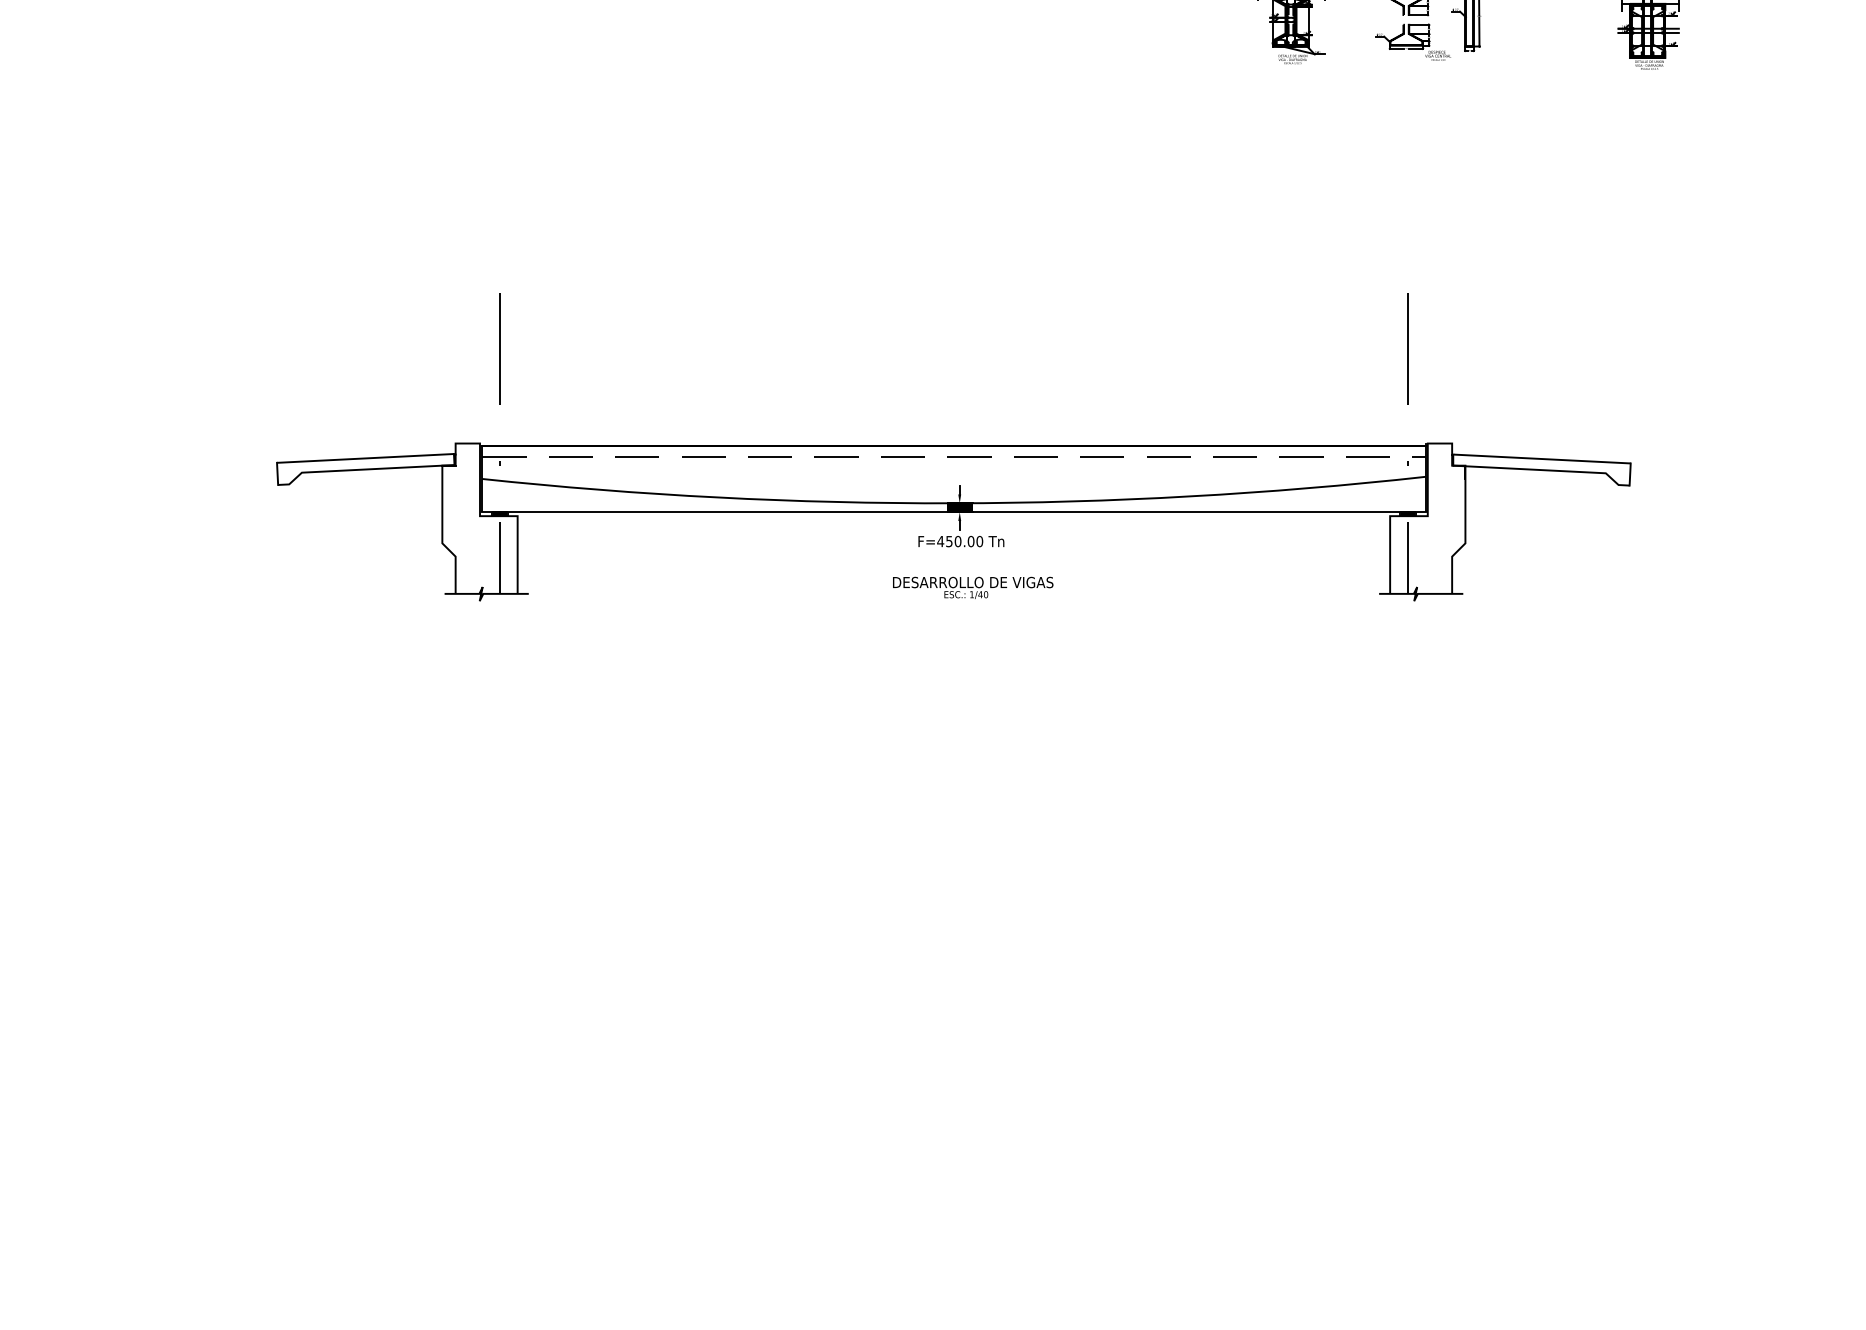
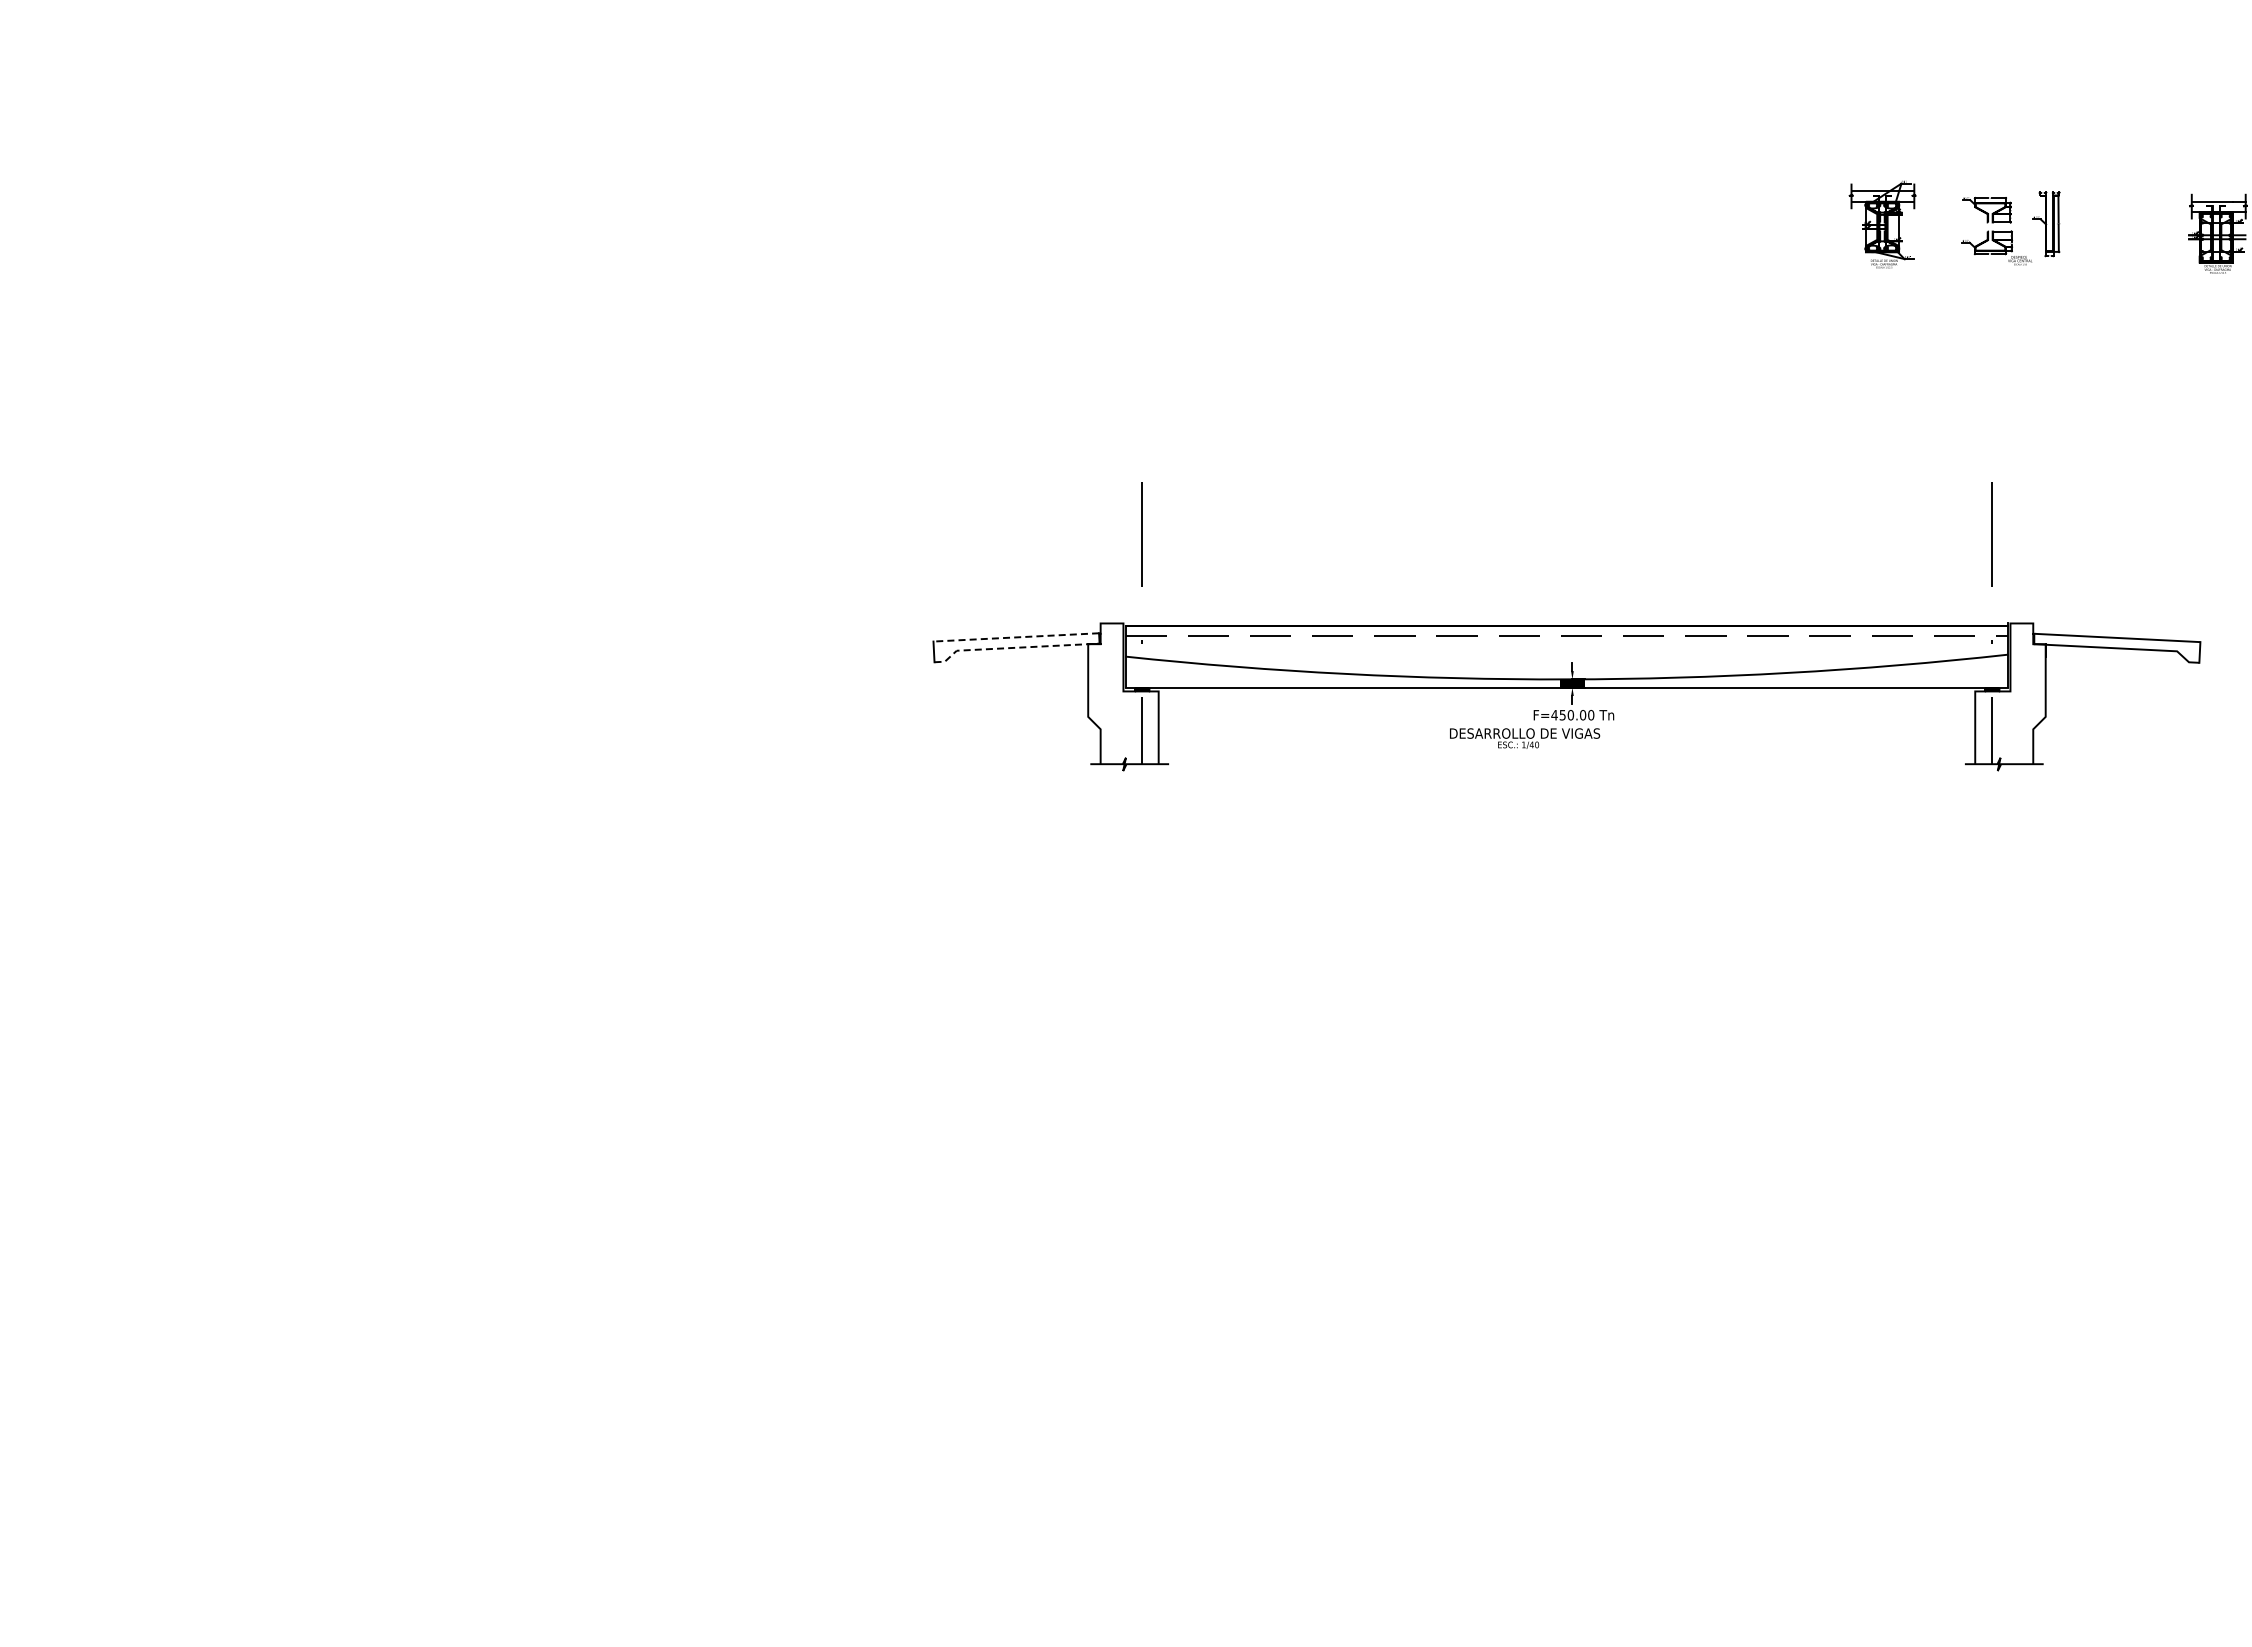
line: (365, 458) -> (1016, 637), solid -> dashed
line: (362, 469) -> (1013, 647), solid -> dashed
text: (973, 587) -> (1525, 738), moved

